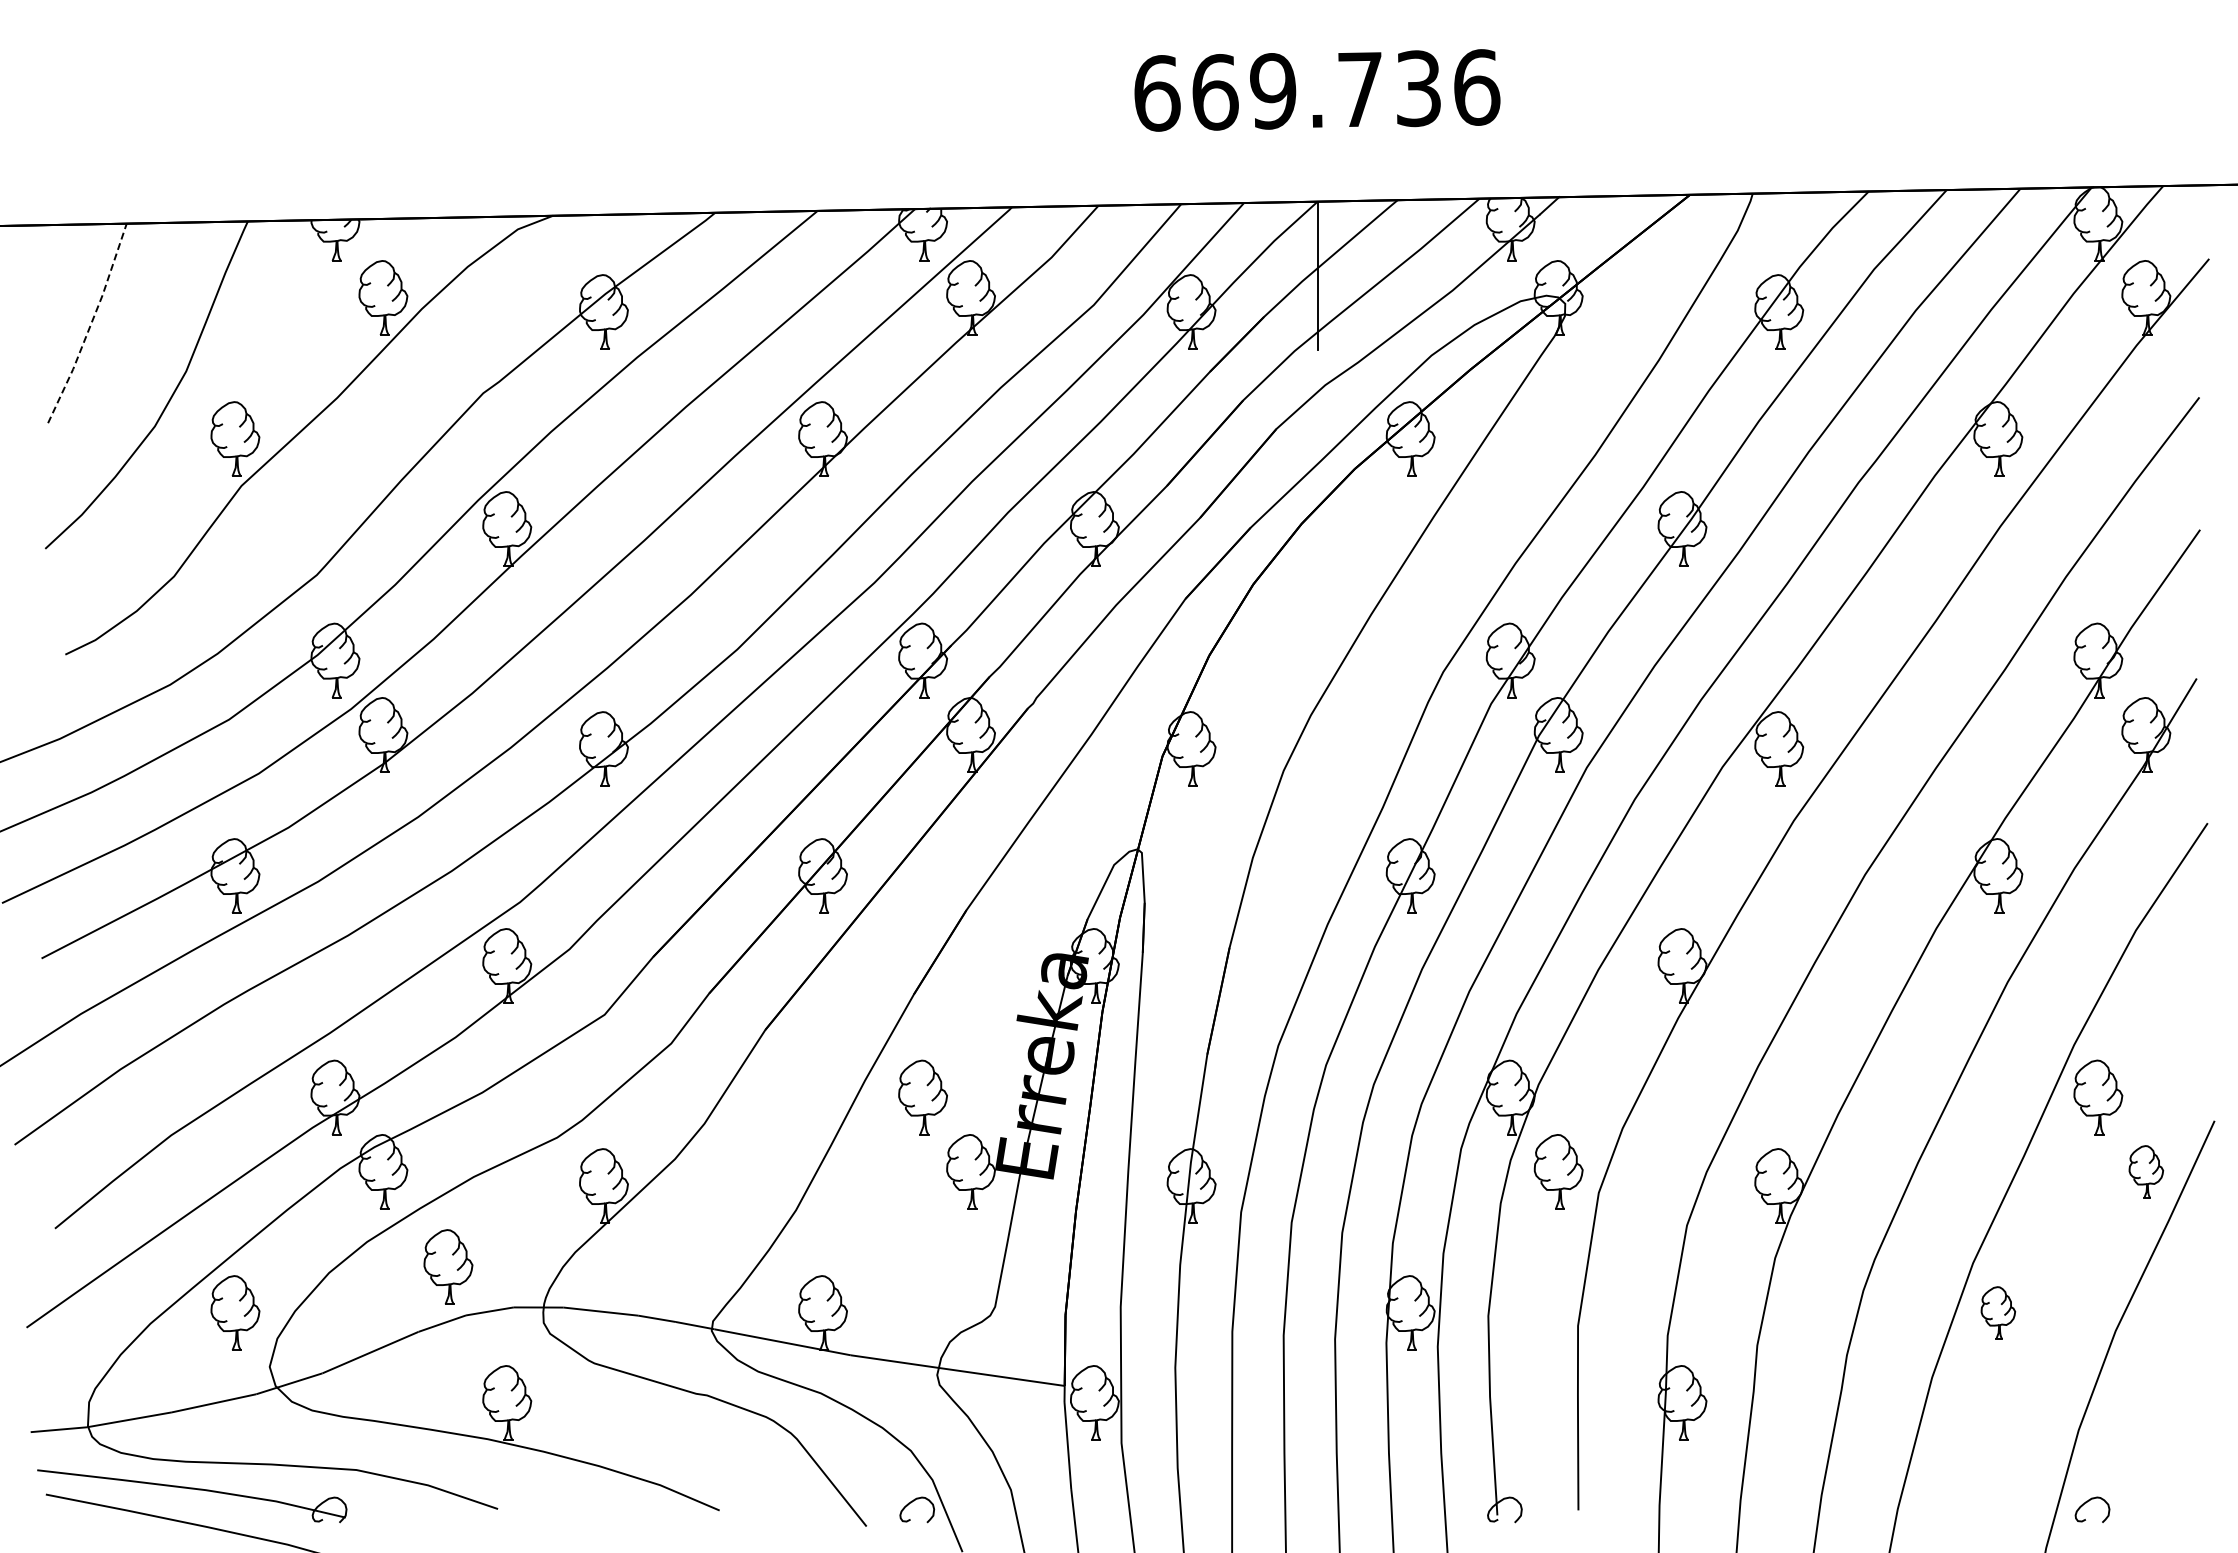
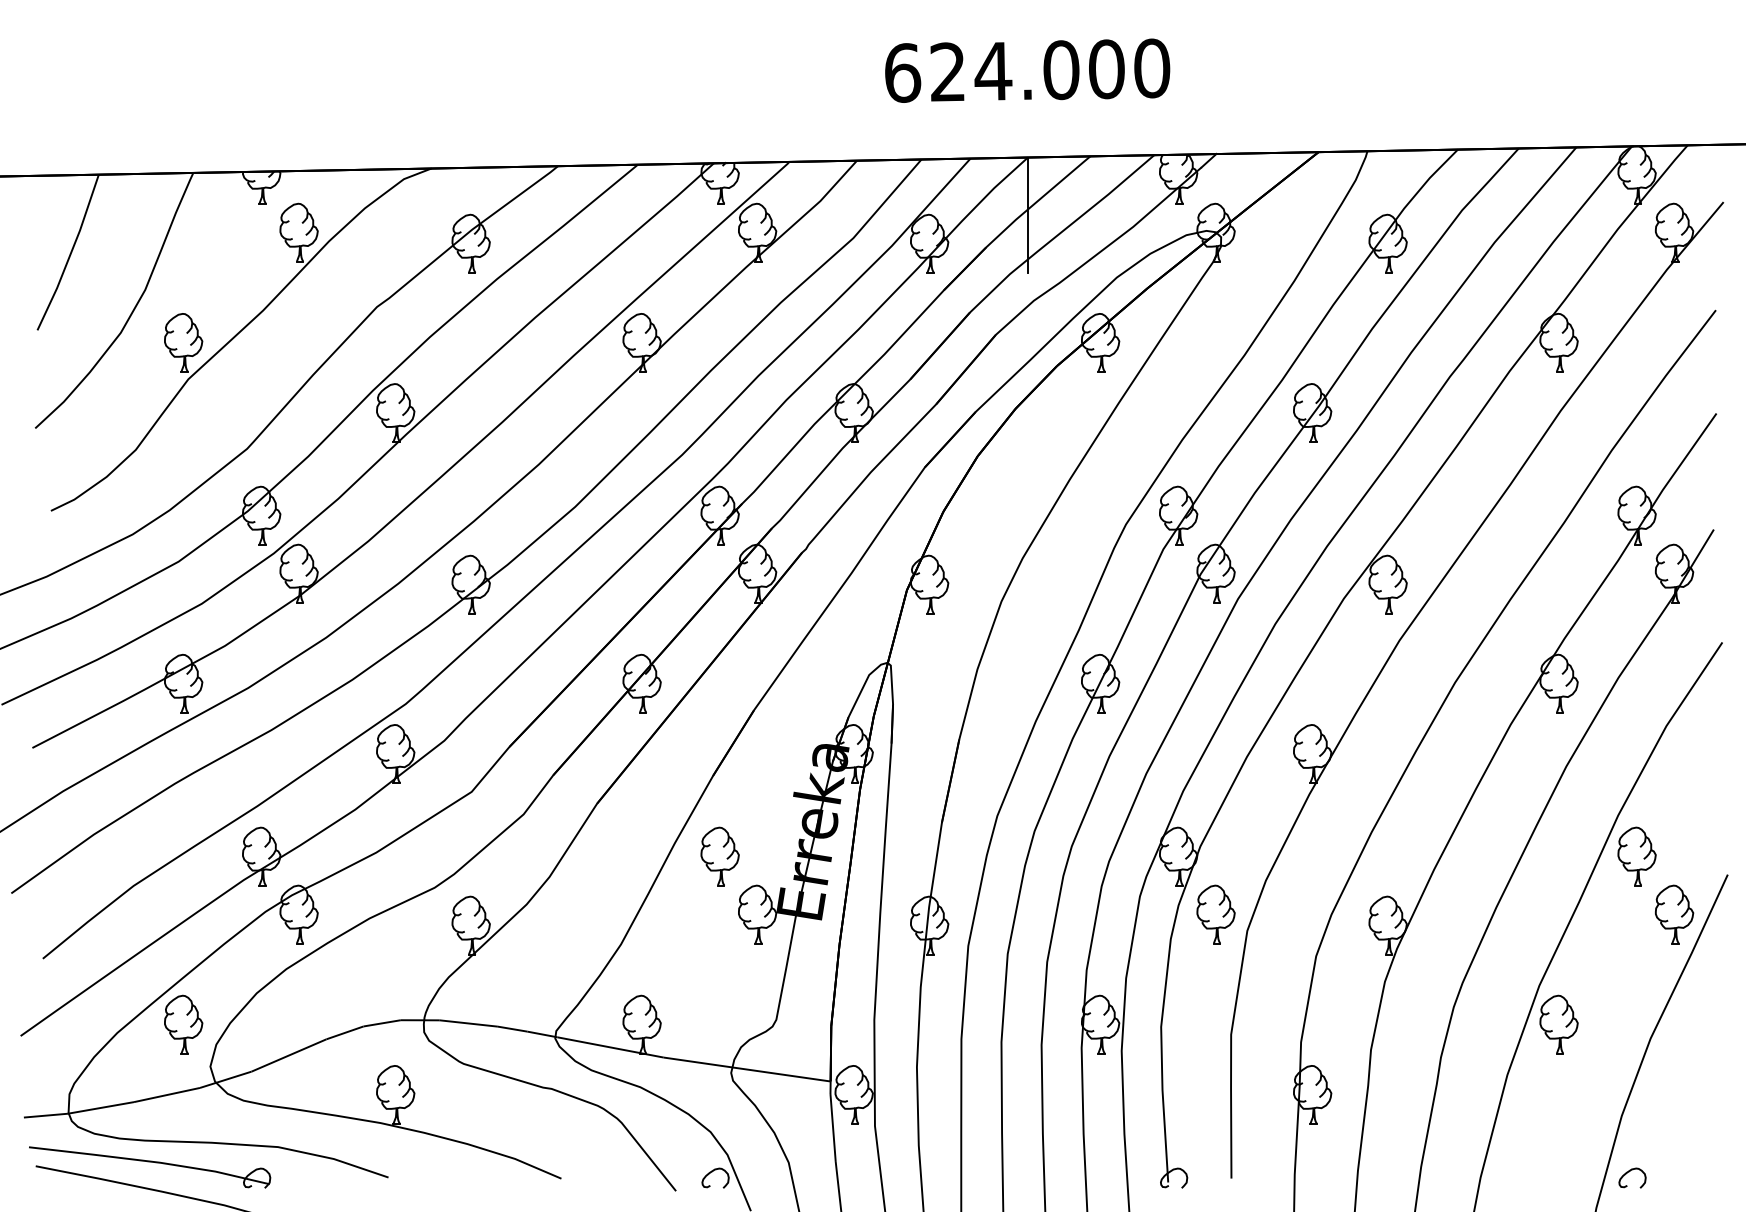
text: (1346, 89) -> (1050, 70), 669.736 -> 624.000
line: (90, 324) -> (70, 253), dashed -> solid
part: (2146, 1171) -> (1674, 914), size x1.43
part: (448, 1266) -> (349, 988), removed
part: (1998, 1312) -> (1559, 1024), size x1.43

